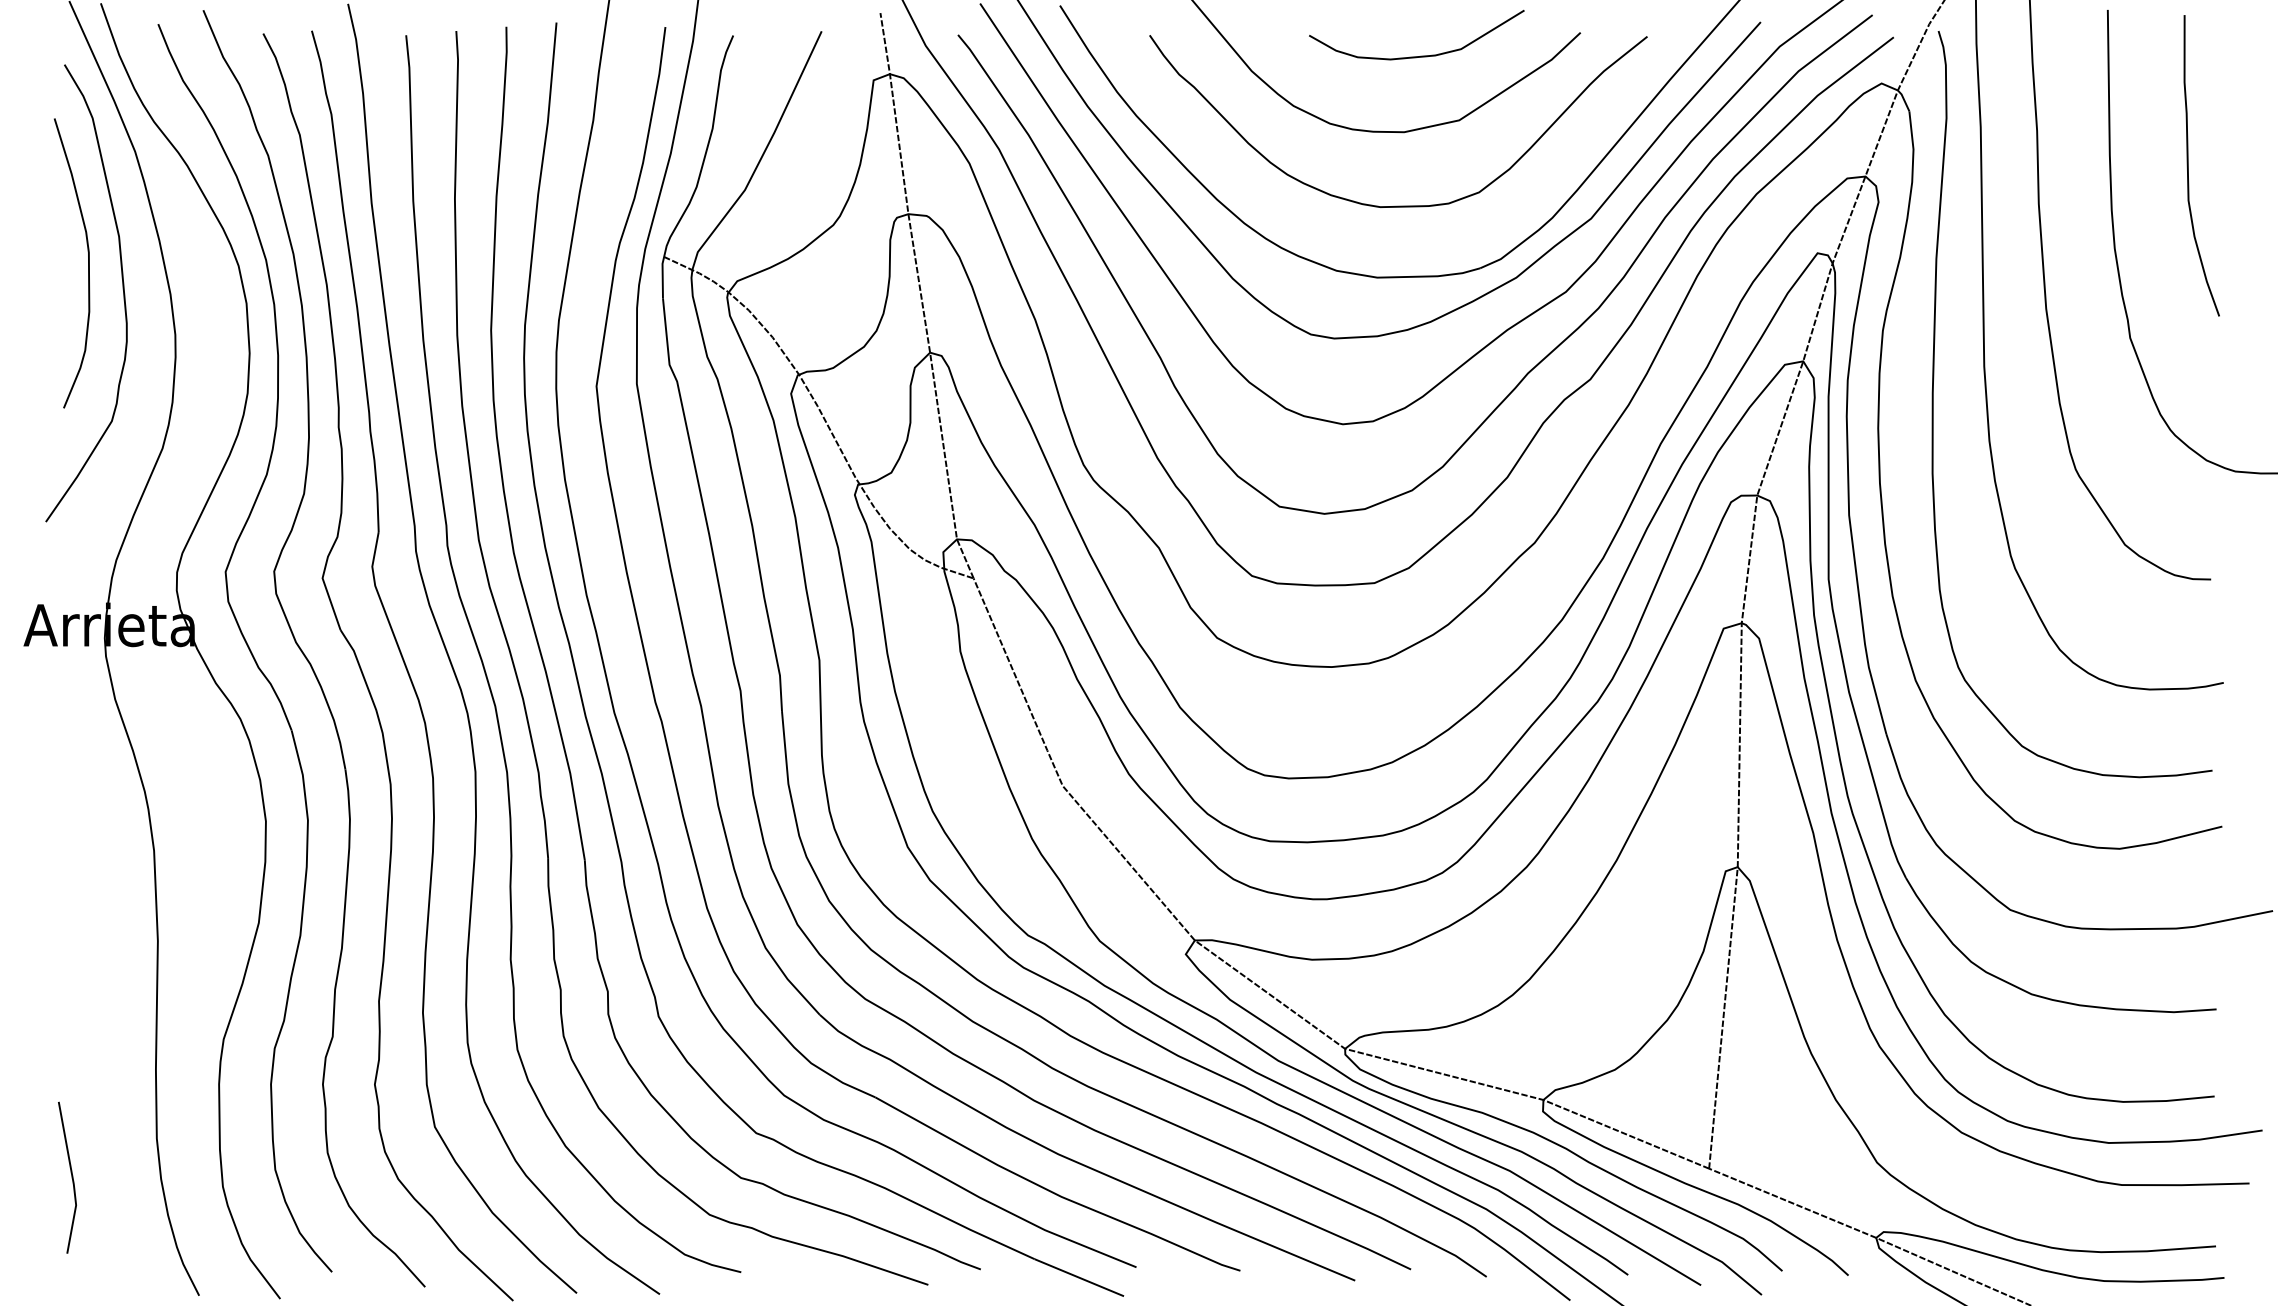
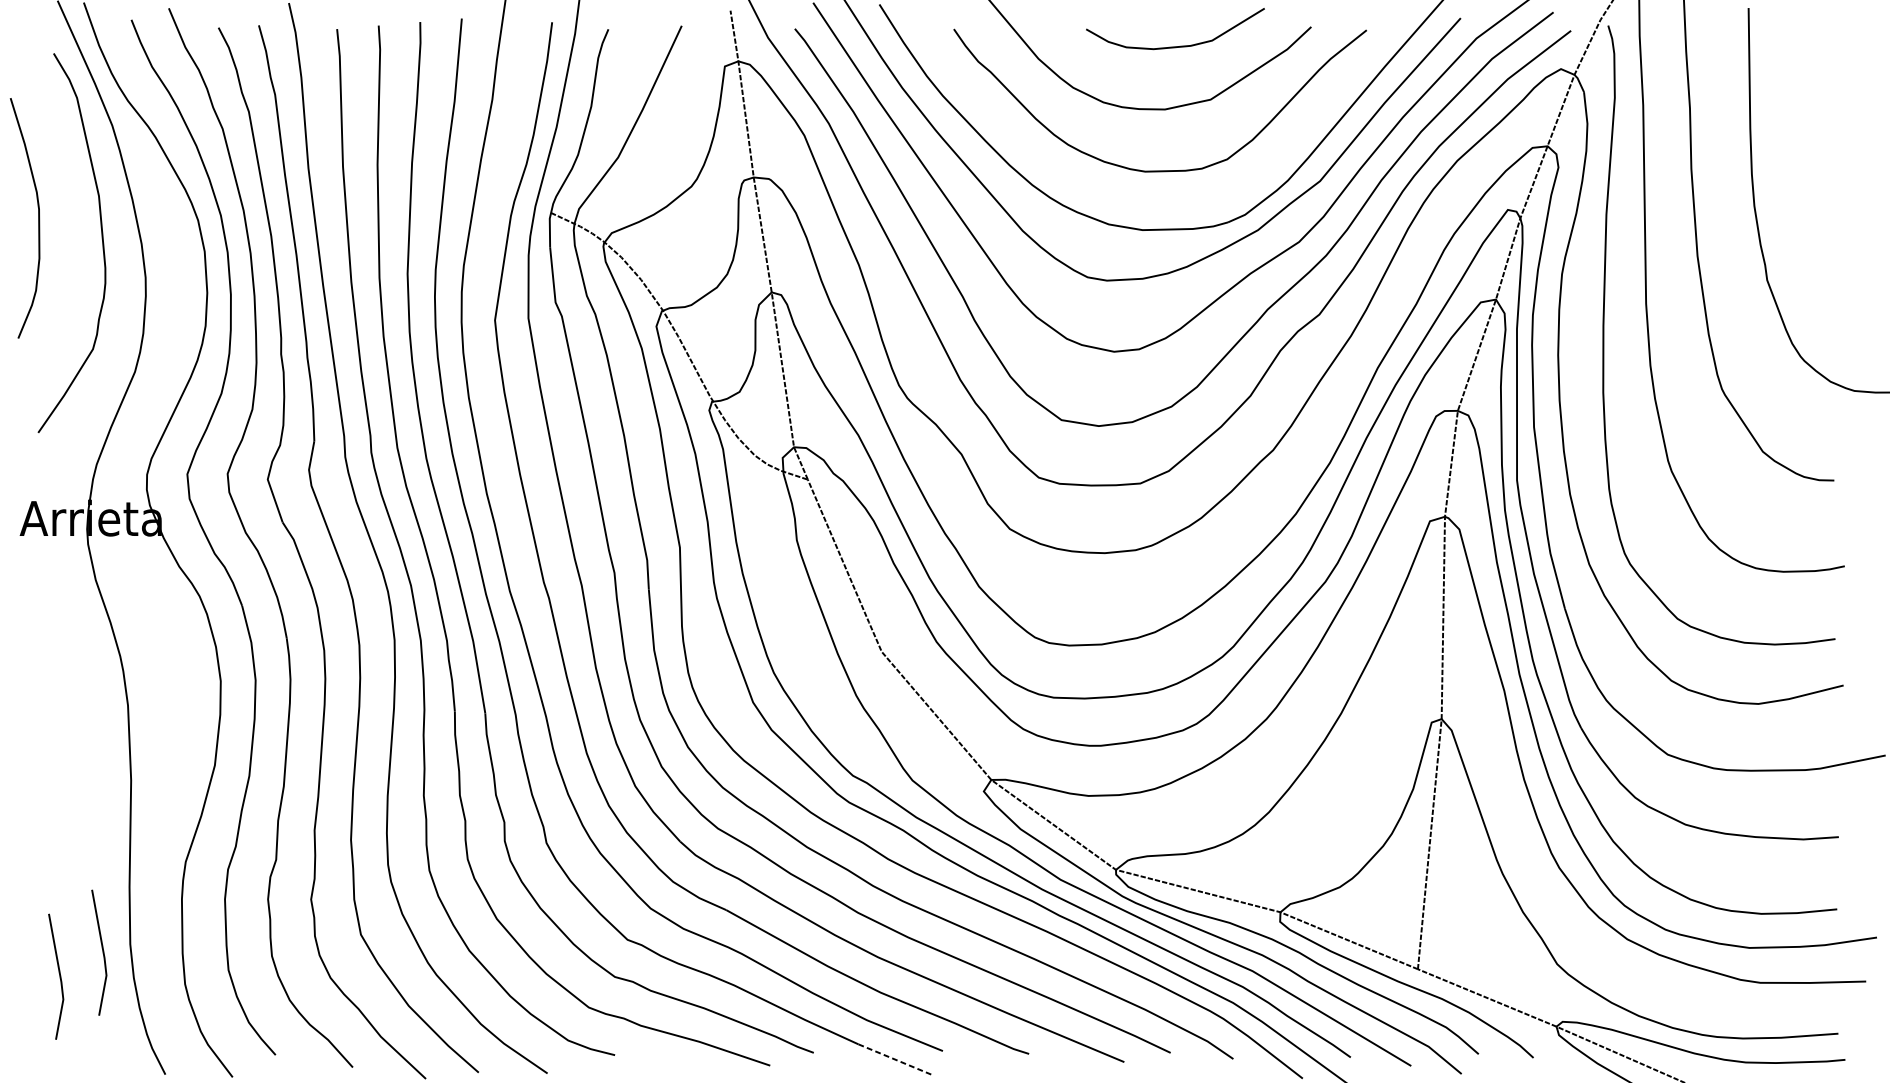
curve: (2188, 165) -> (1815, 137), removed
curve: (88, 263) -> (38, 218), moved
line: (123, 1148) -> (102, 952), added
line: (1079, 1277) -> (895, 1059), solid -> dashed

